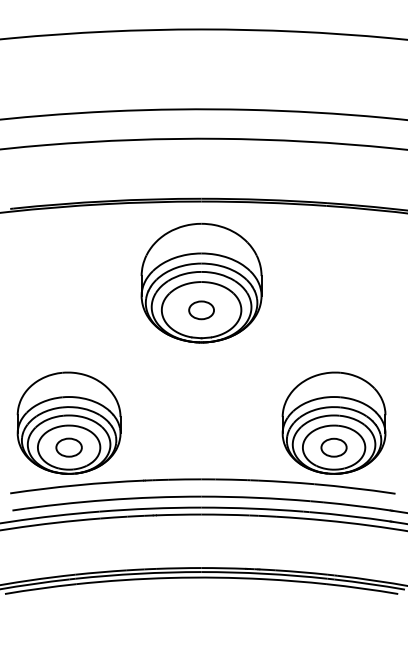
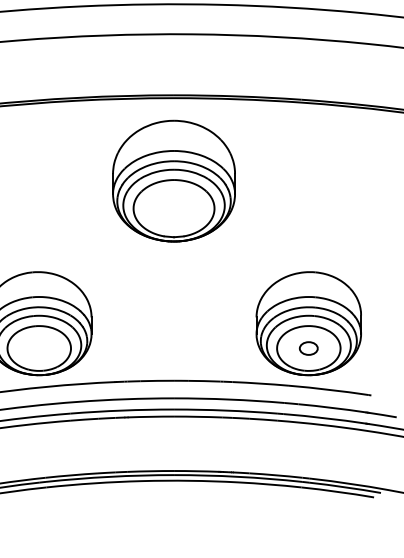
part: (201, 310) -> (173, 208), removed
part: (68, 447) -> (38, 348), removed
part: (333, 447) -> (308, 348), size x0.7

